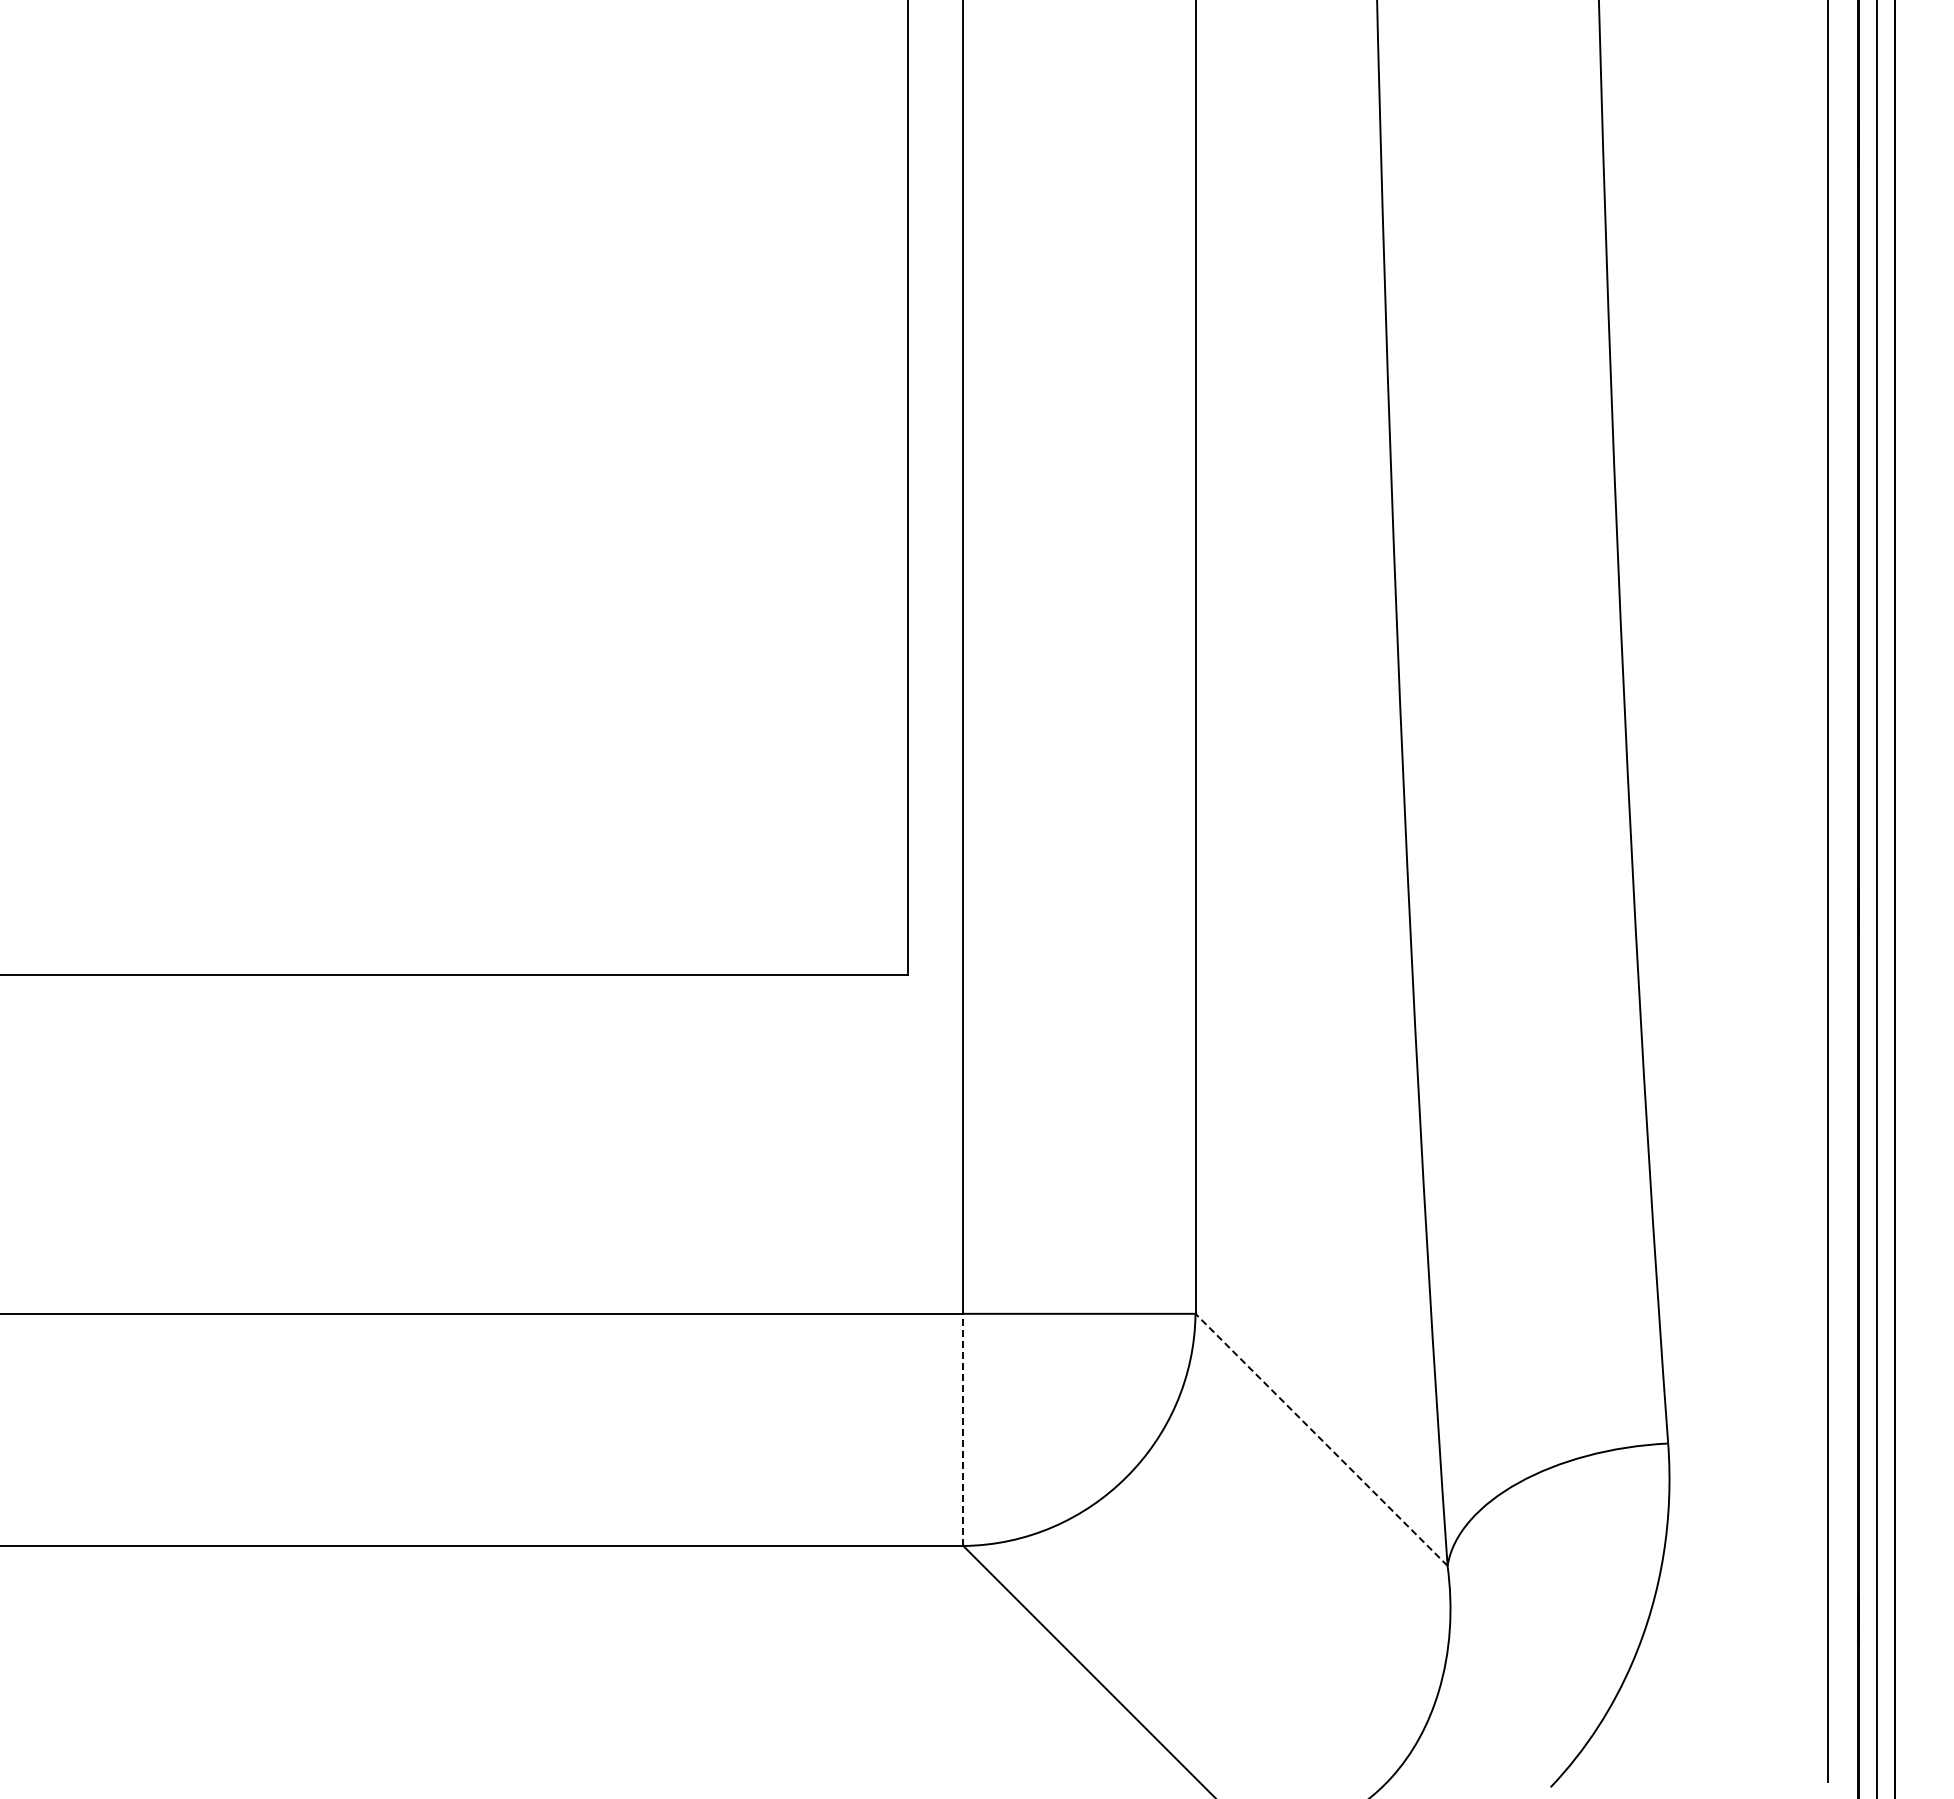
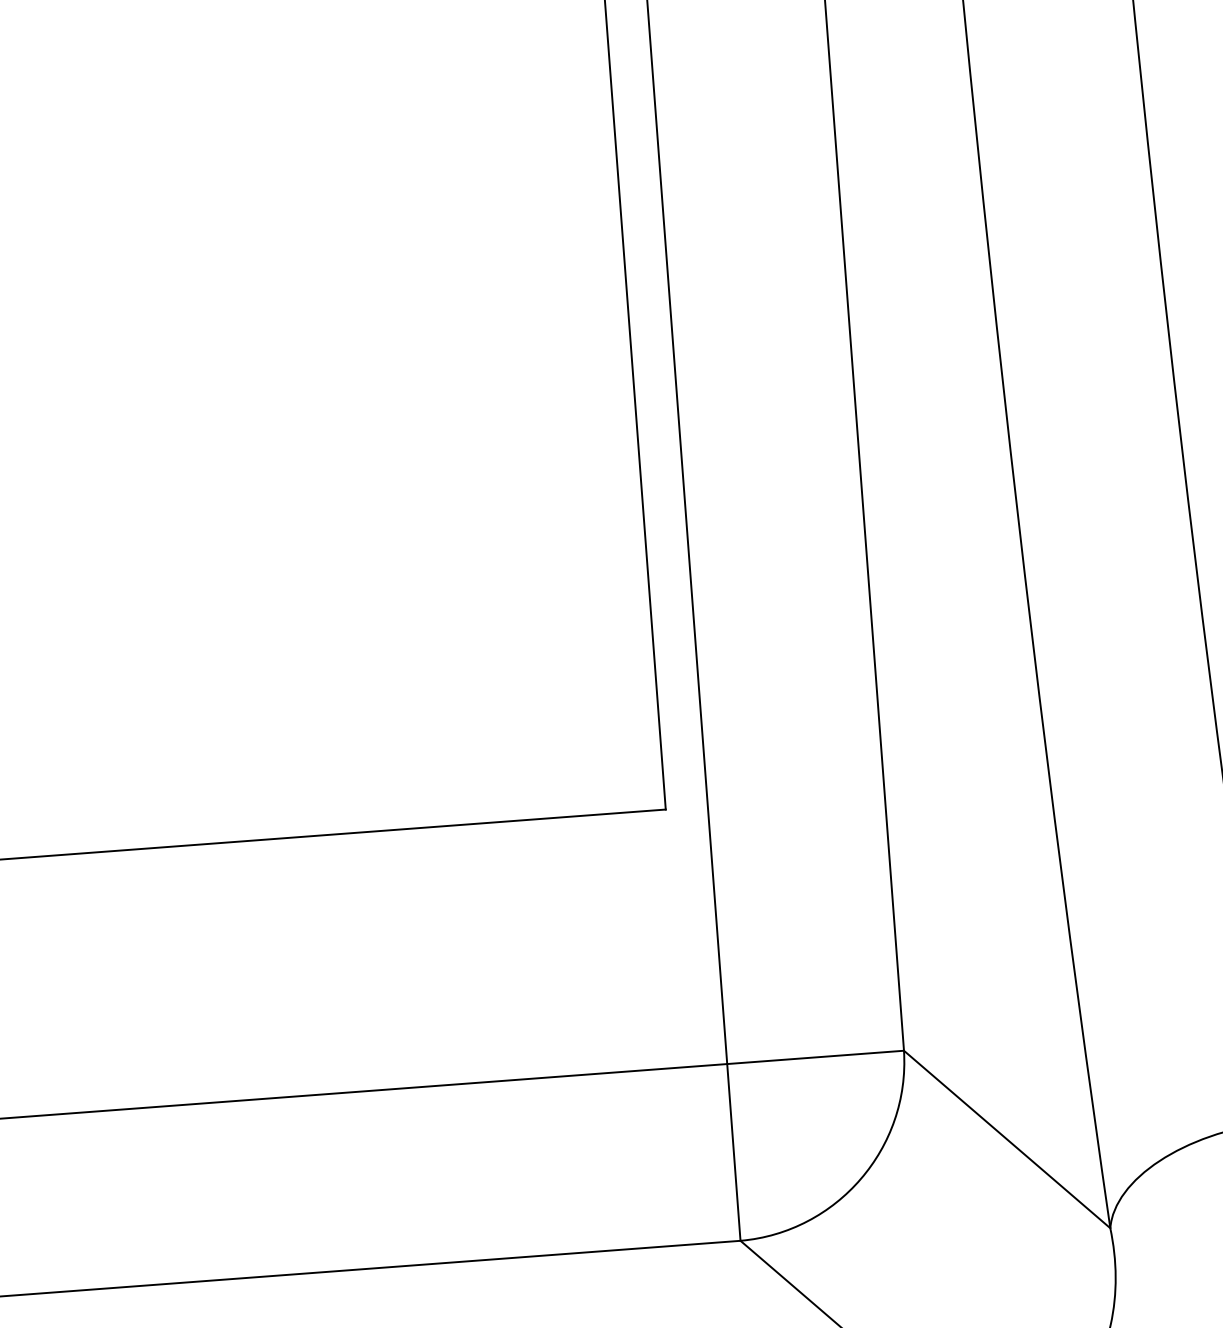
line: (963, 1429) -> (733, 1152), dashed -> solid
line: (1321, 1439) -> (1007, 1139), dashed -> solid

